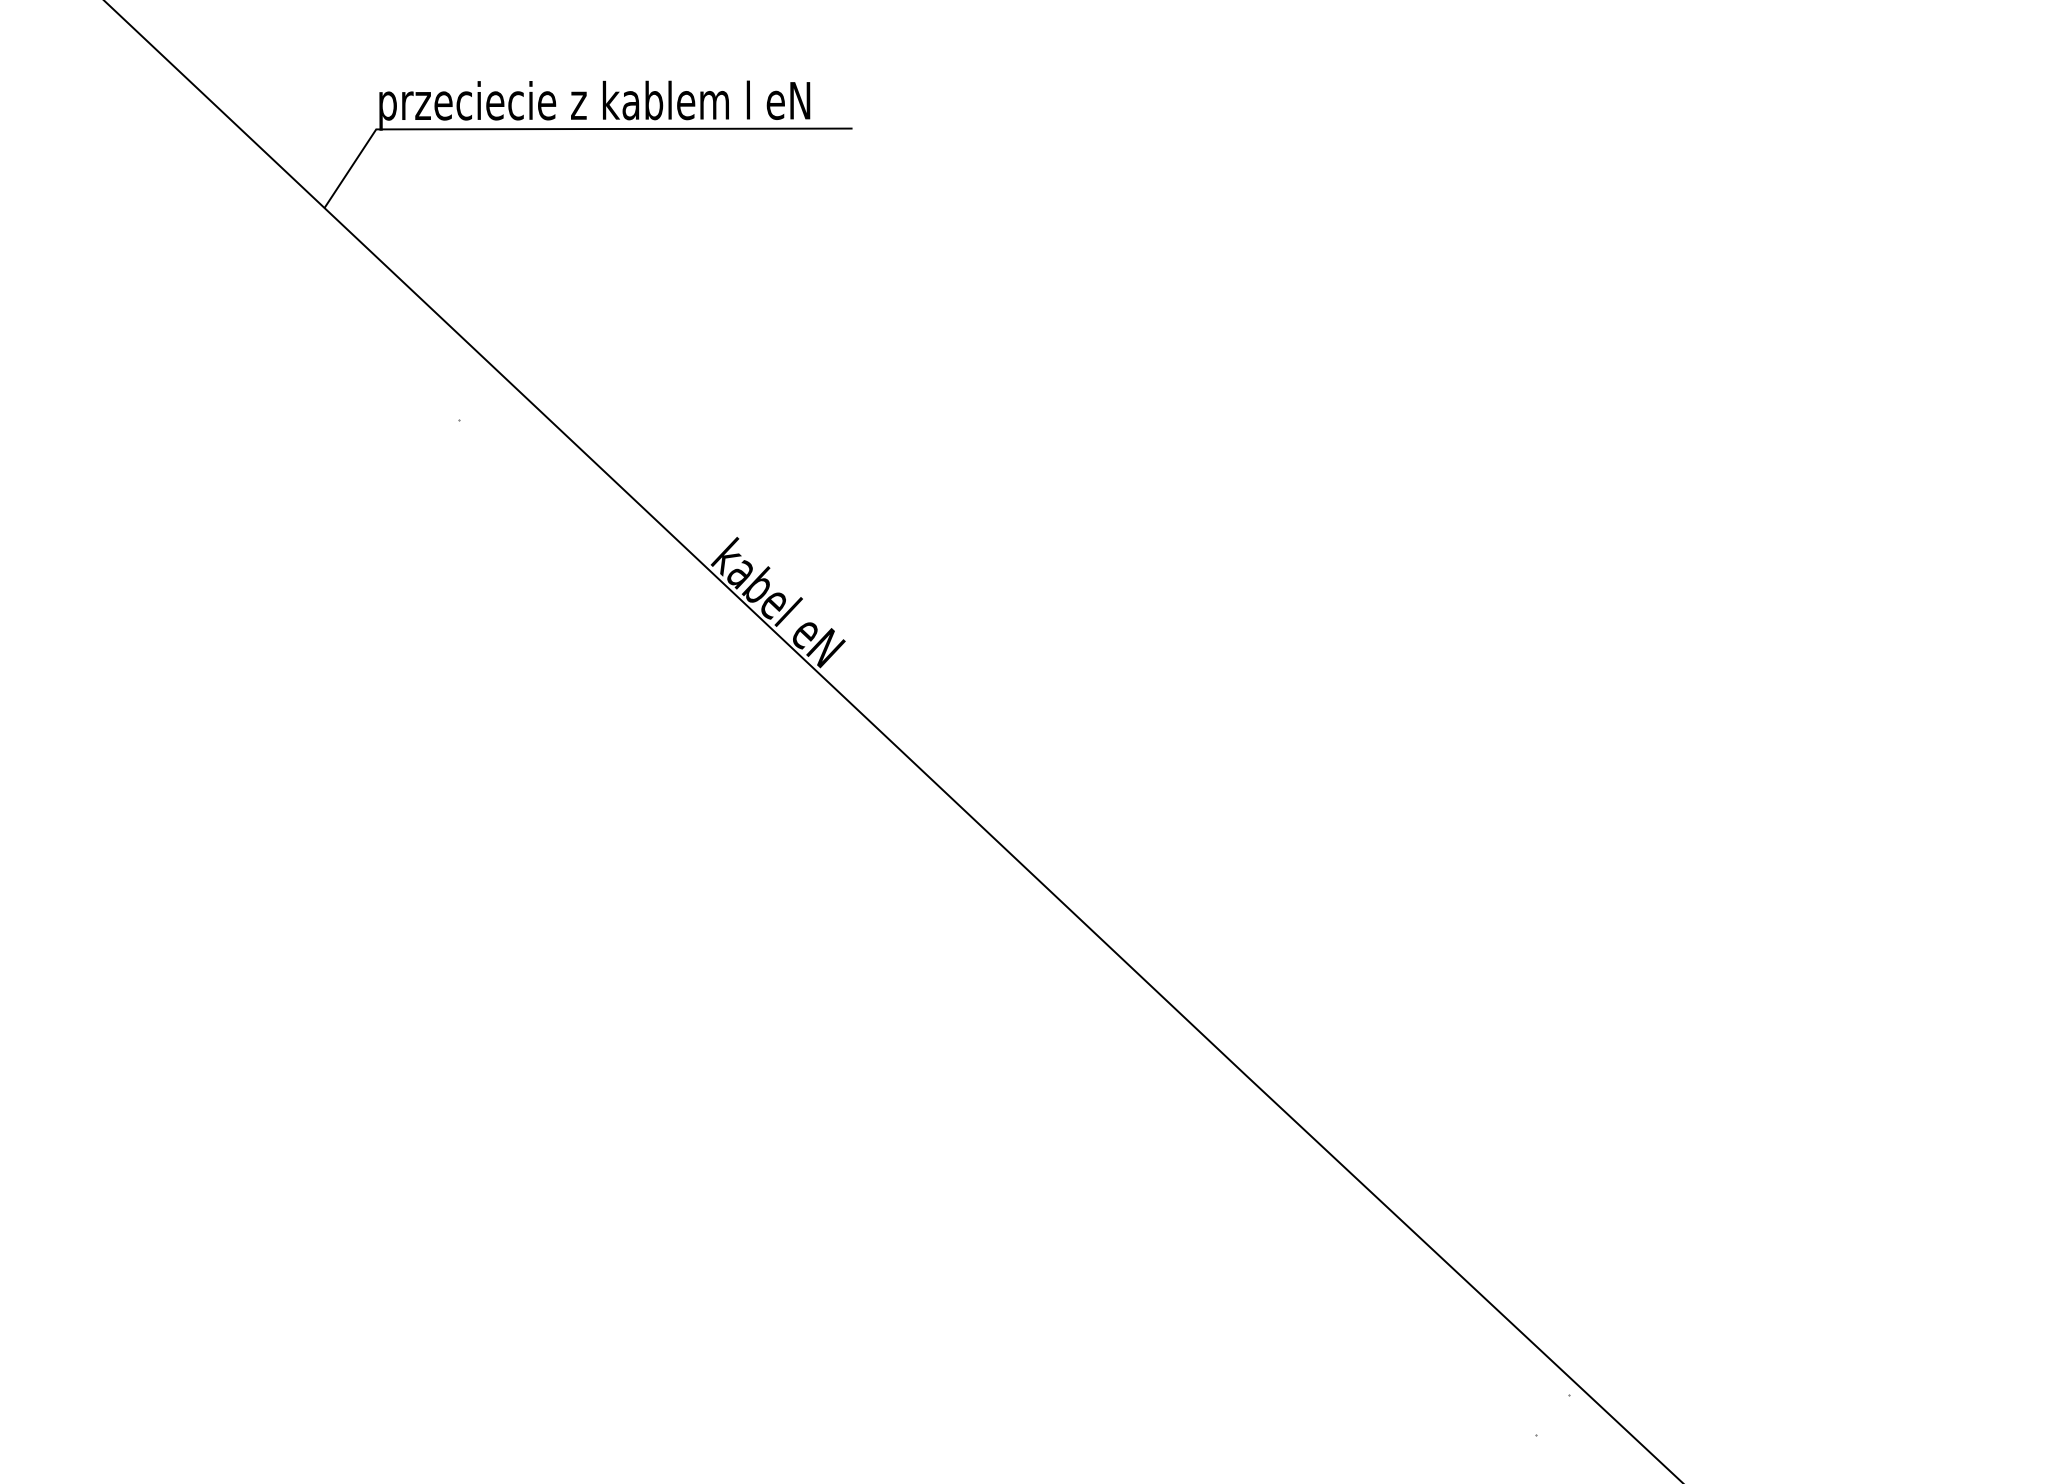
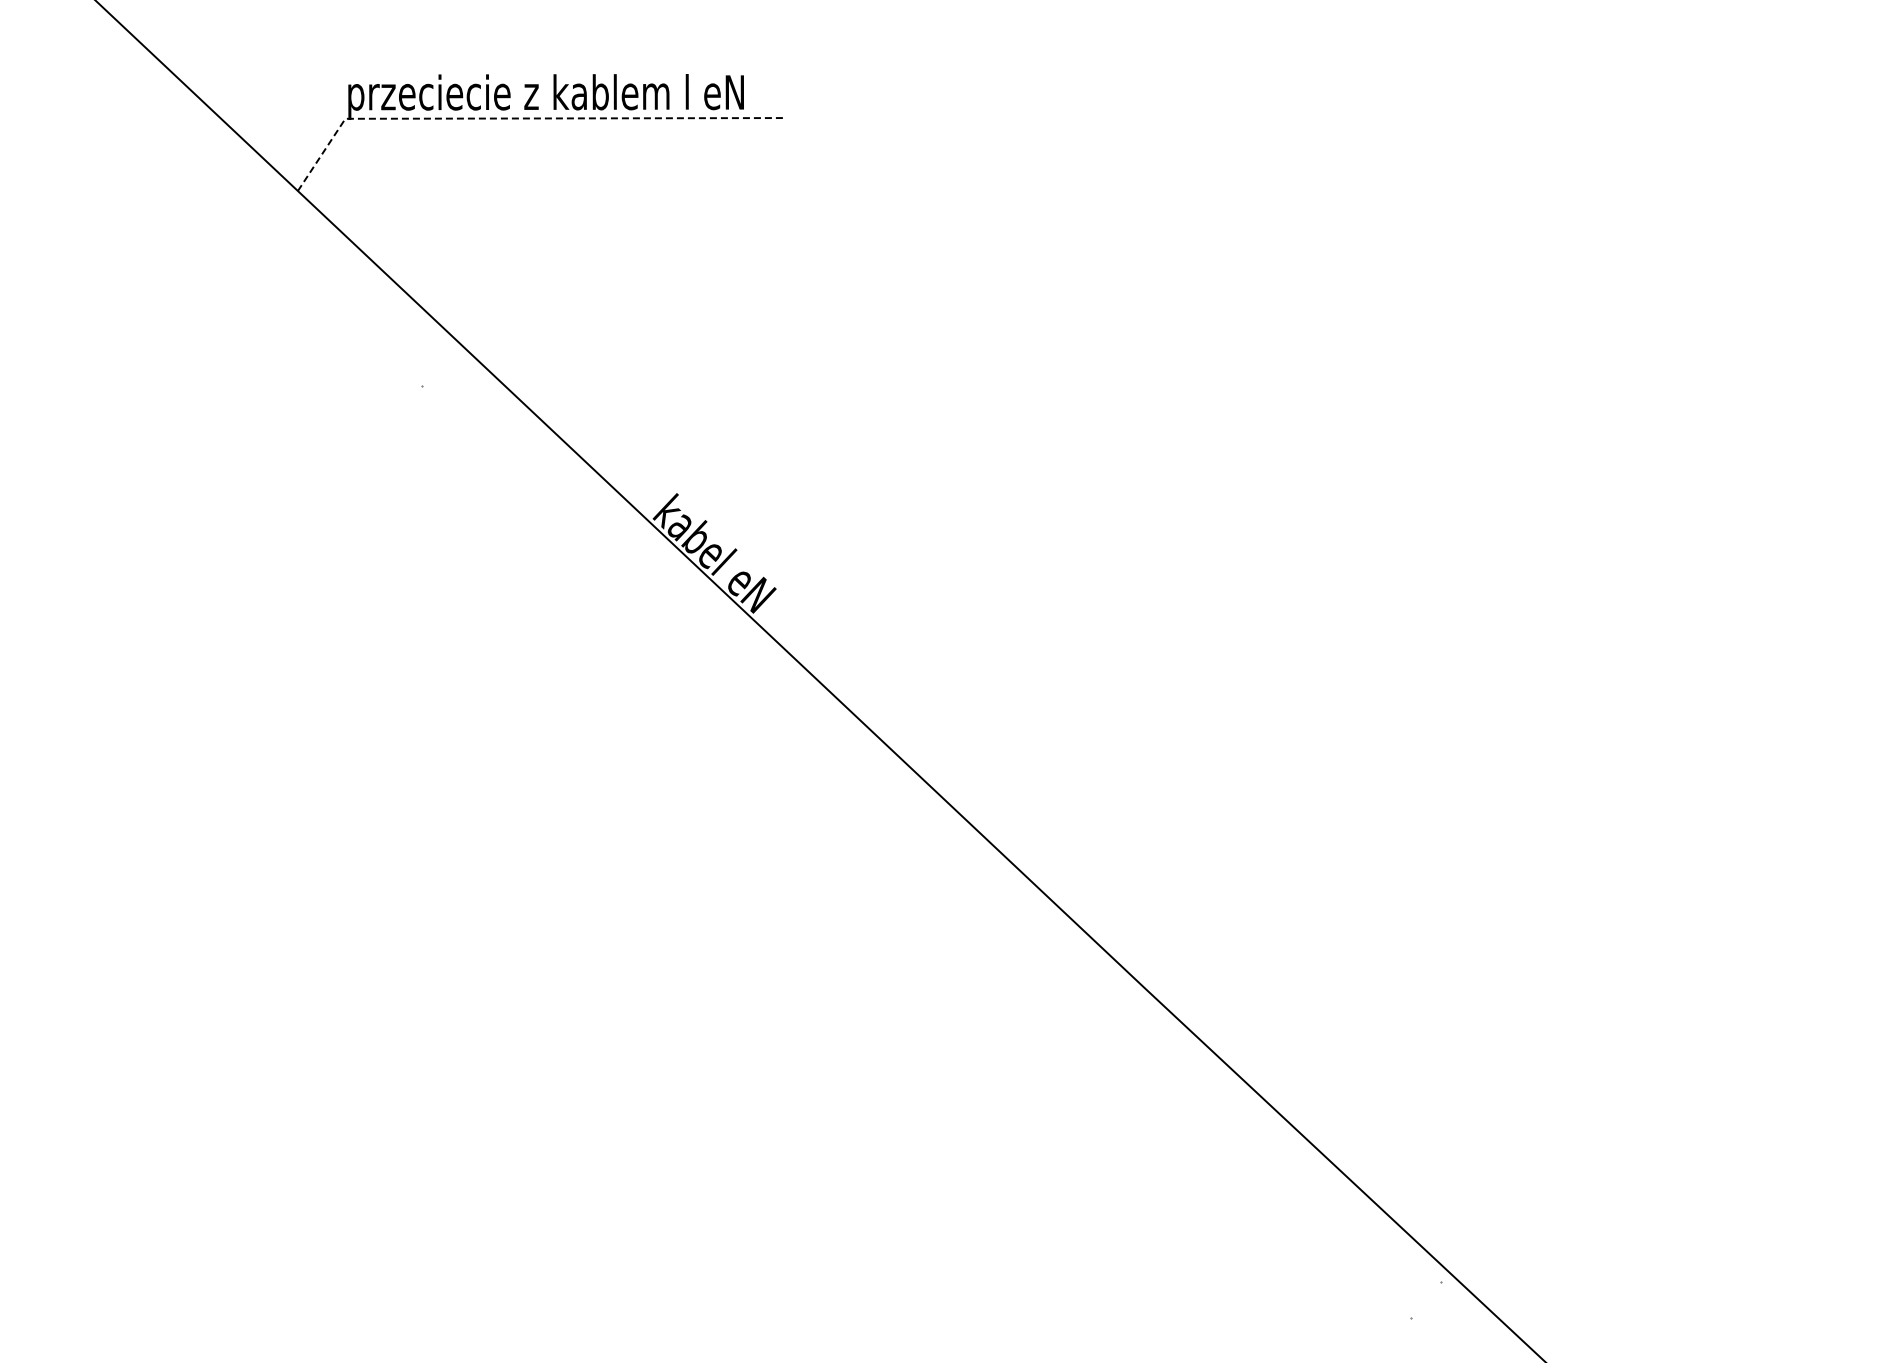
line: (566, 129) -> (520, 118), solid -> dashed

